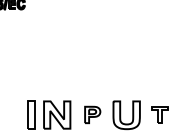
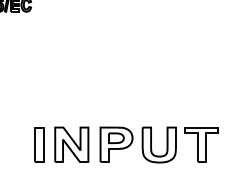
part: (92, 114) -> (116, 144), size x1.67
part: (160, 114) -> (201, 144), size x1.67

